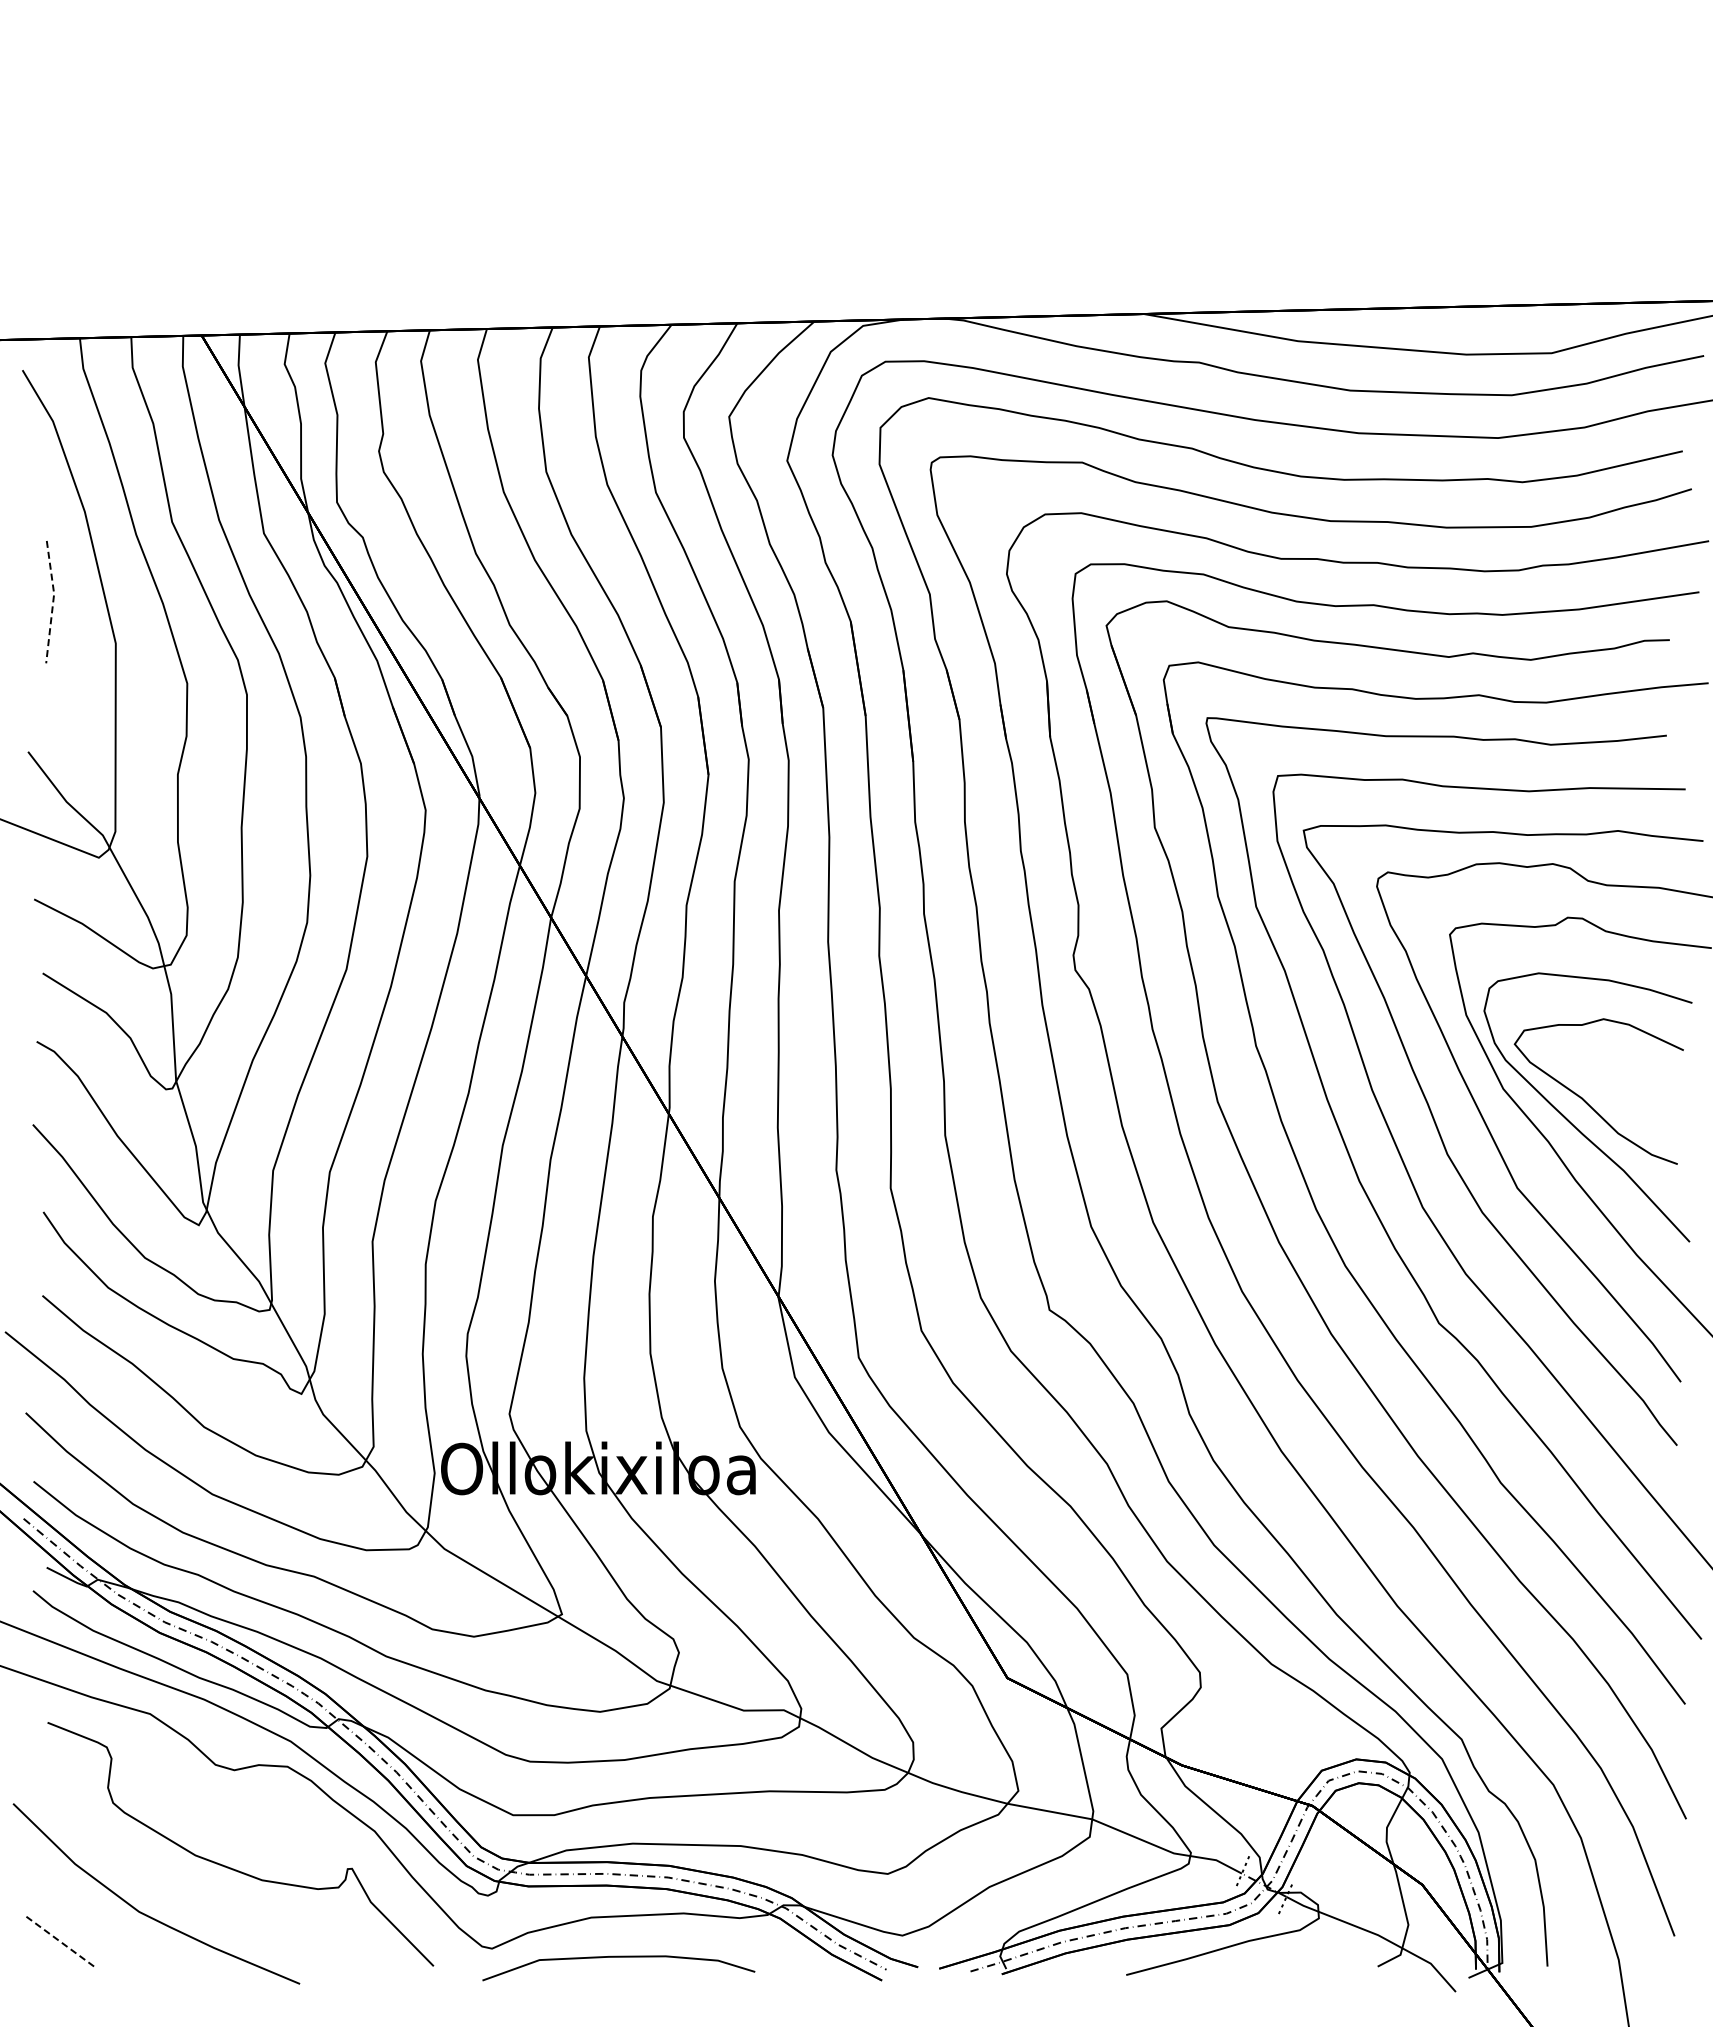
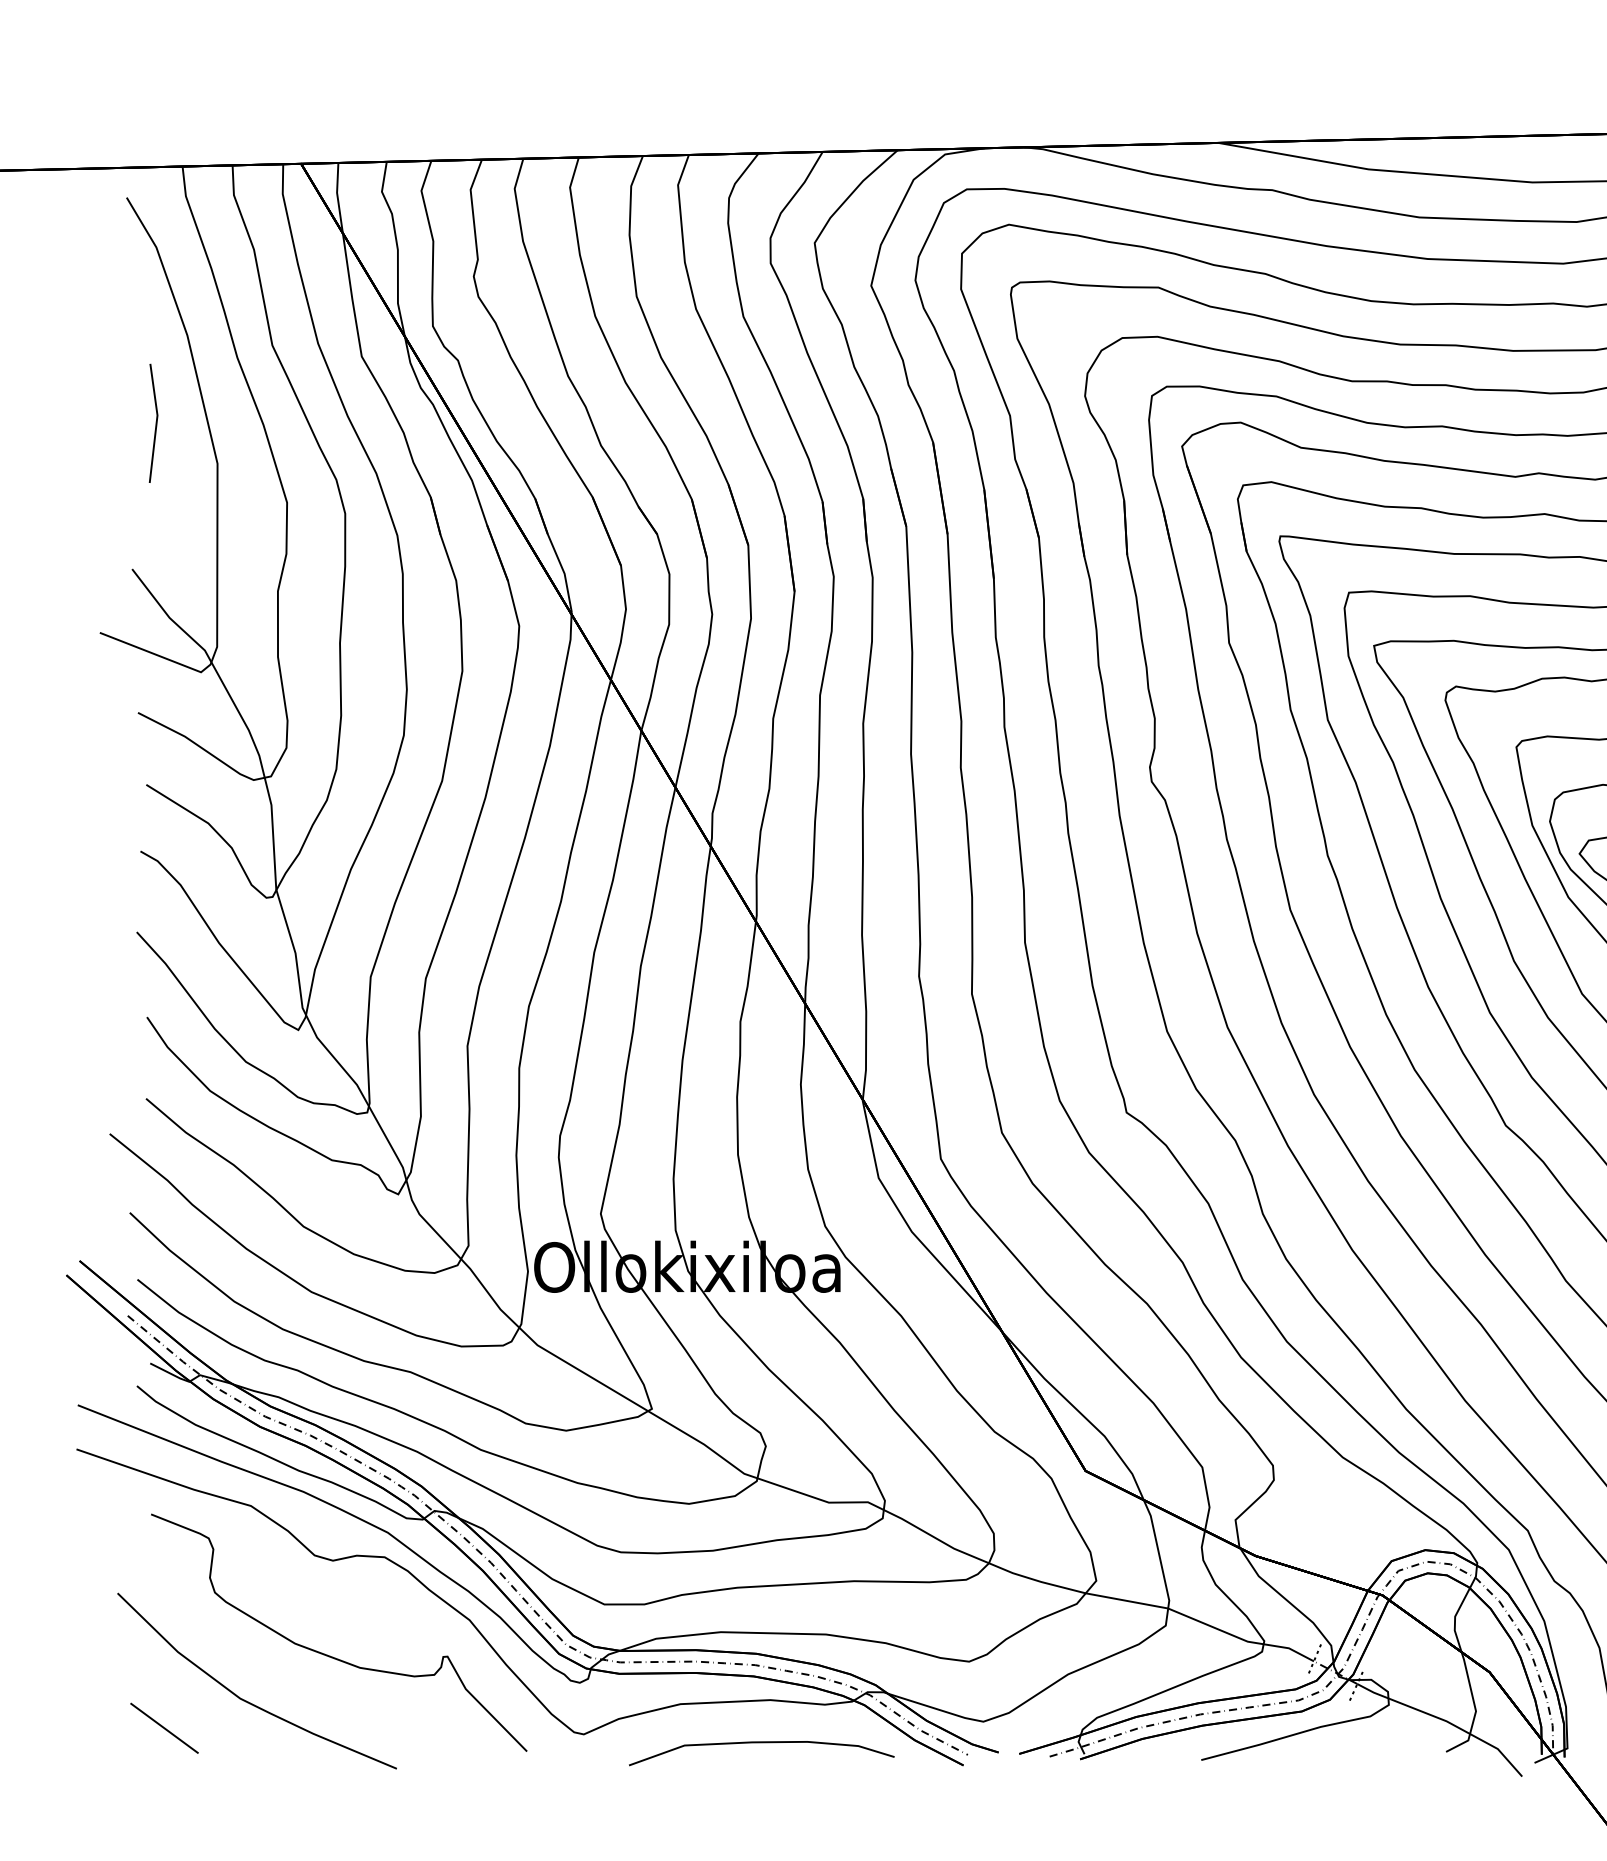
line: (53, 601) -> (156, 422), dashed -> solid
line: (61, 1942) -> (164, 1728), dashed -> solid
curve: (618, 1957) -> (761, 1743), moved

